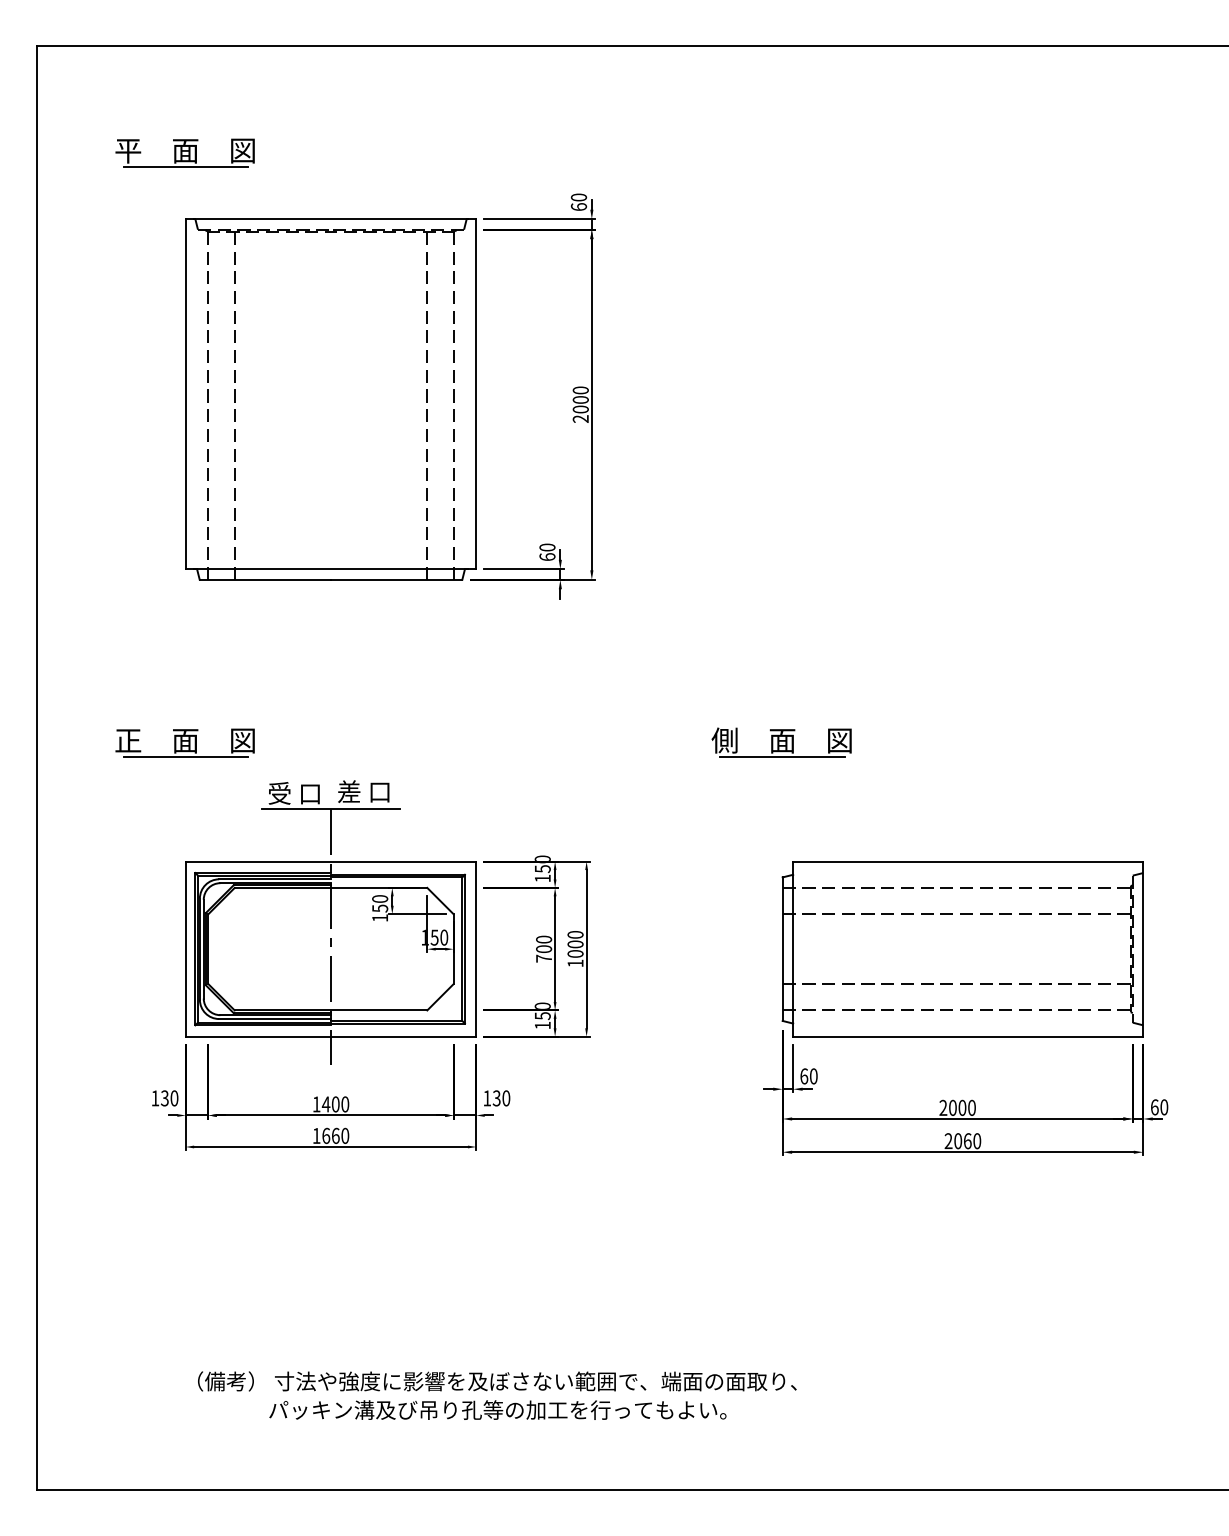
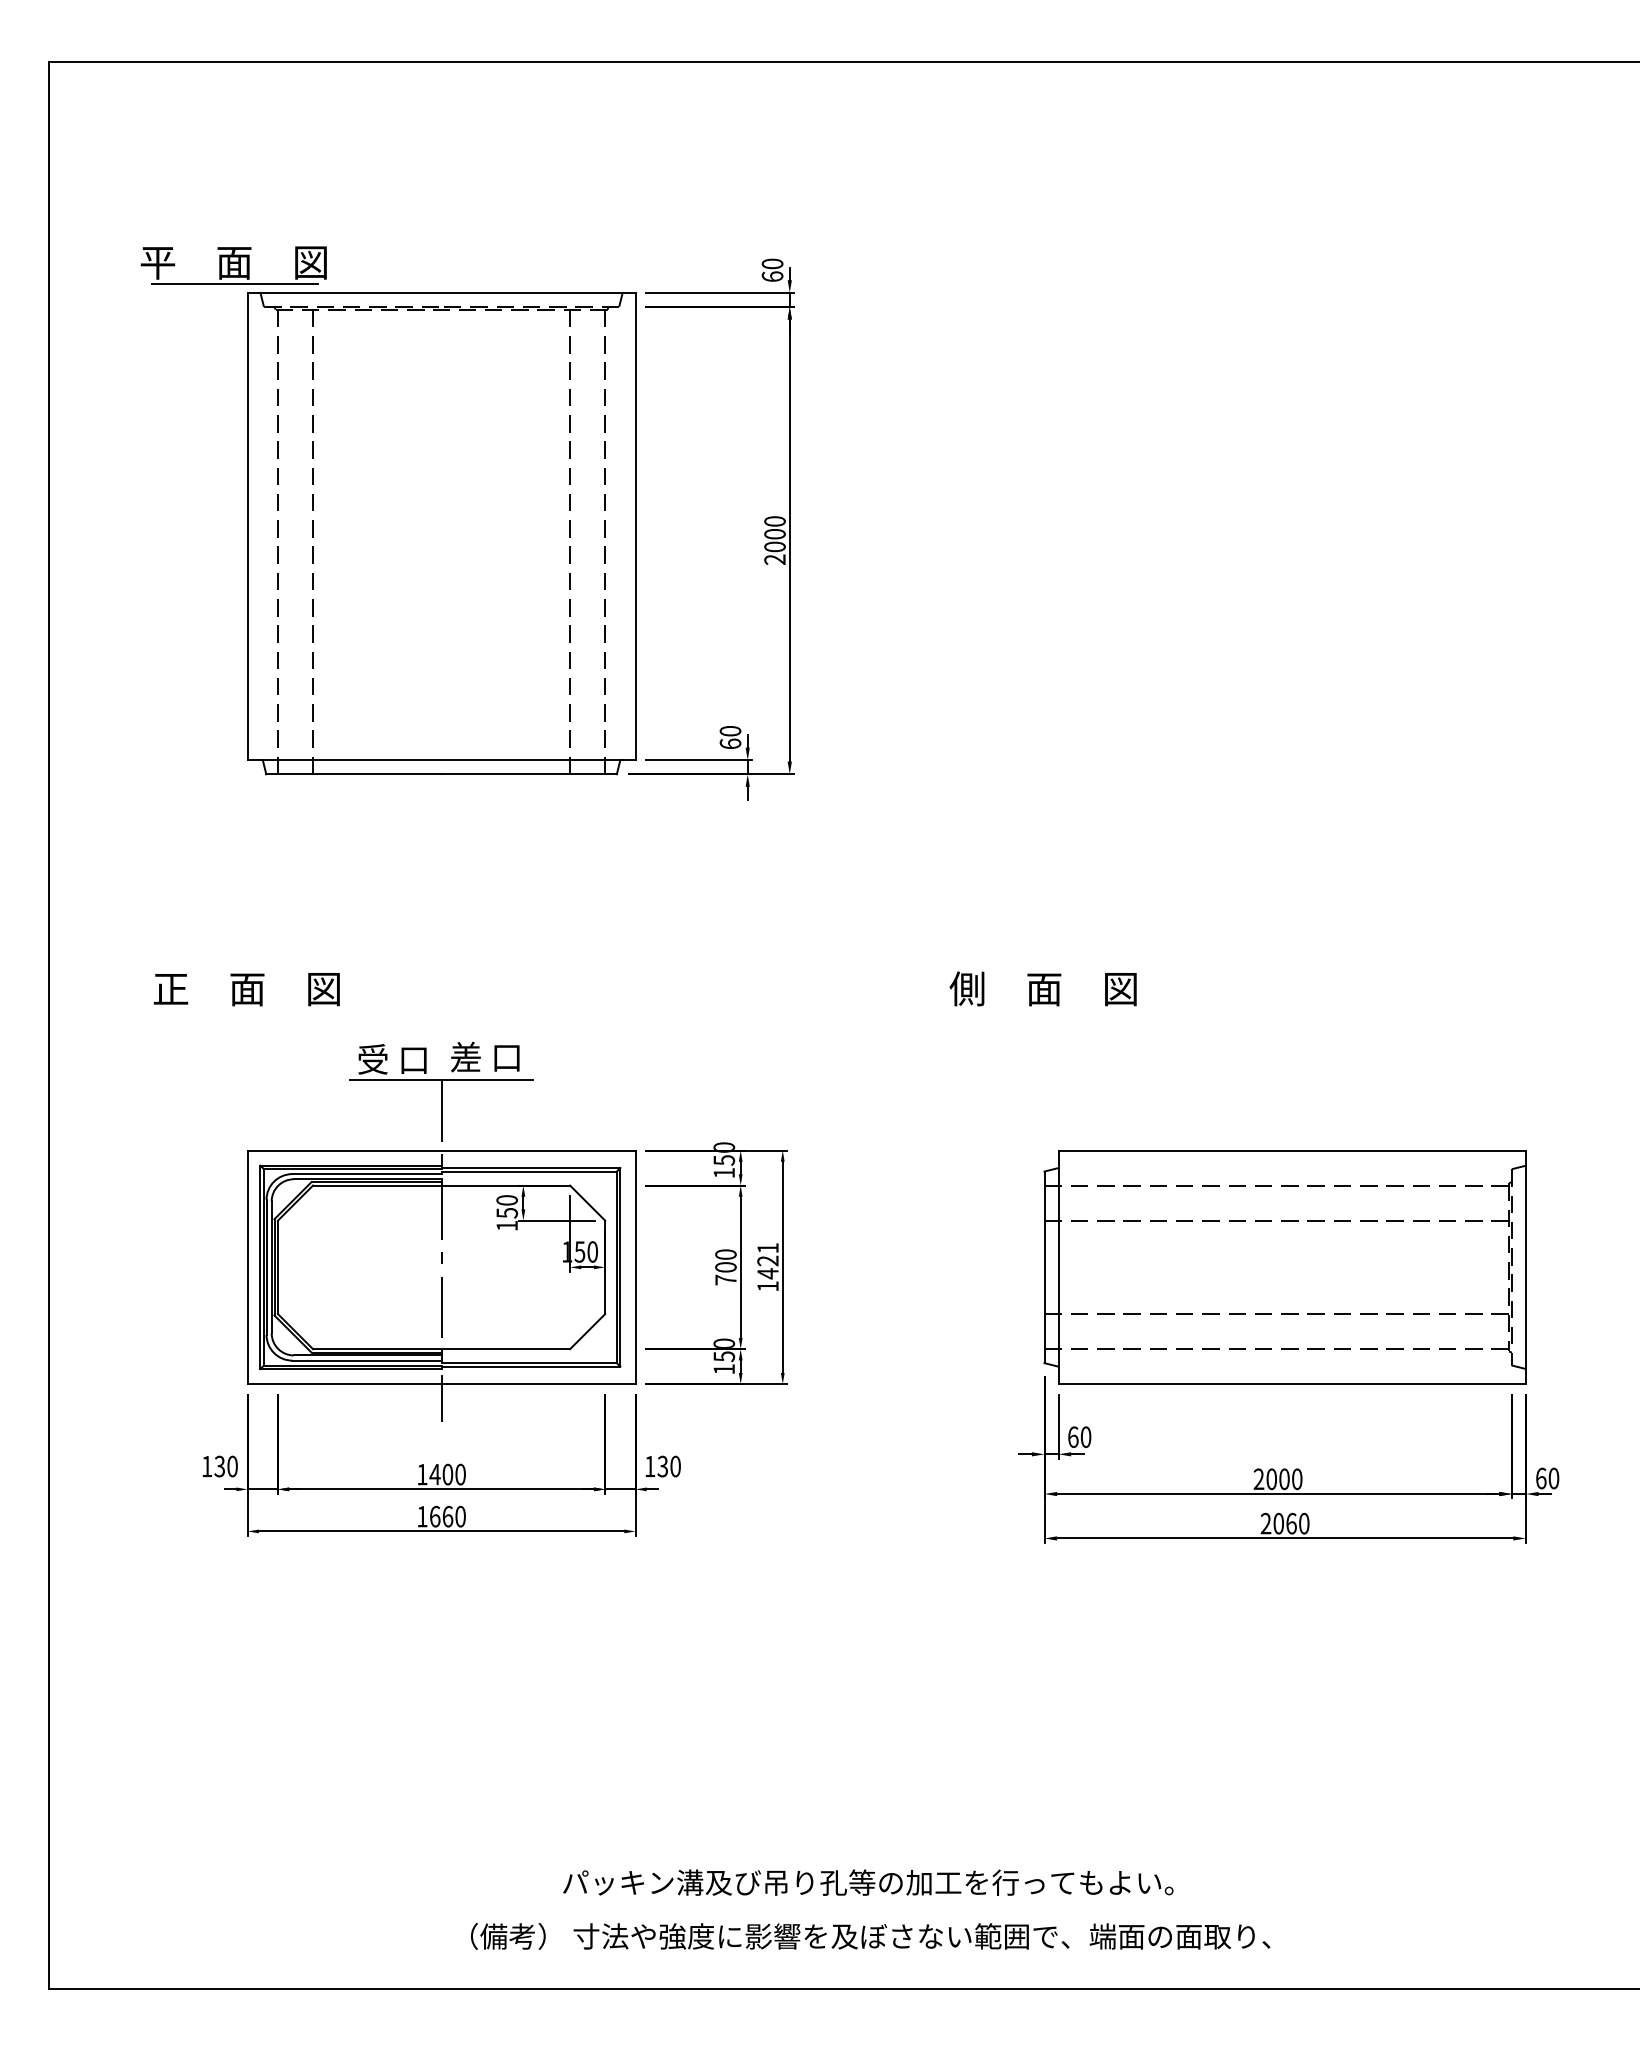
part: (184, 152) -> (233, 265), moved
line: (185, 756) -> (247, 1010), removed
line: (782, 756) -> (1044, 1010), removed
text: (575, 944) -> (767, 1261), 1000 -> 1421
text: (497, 1381) -> (870, 1936), moved
text: (498, 1409) -> (868, 1882), moved

